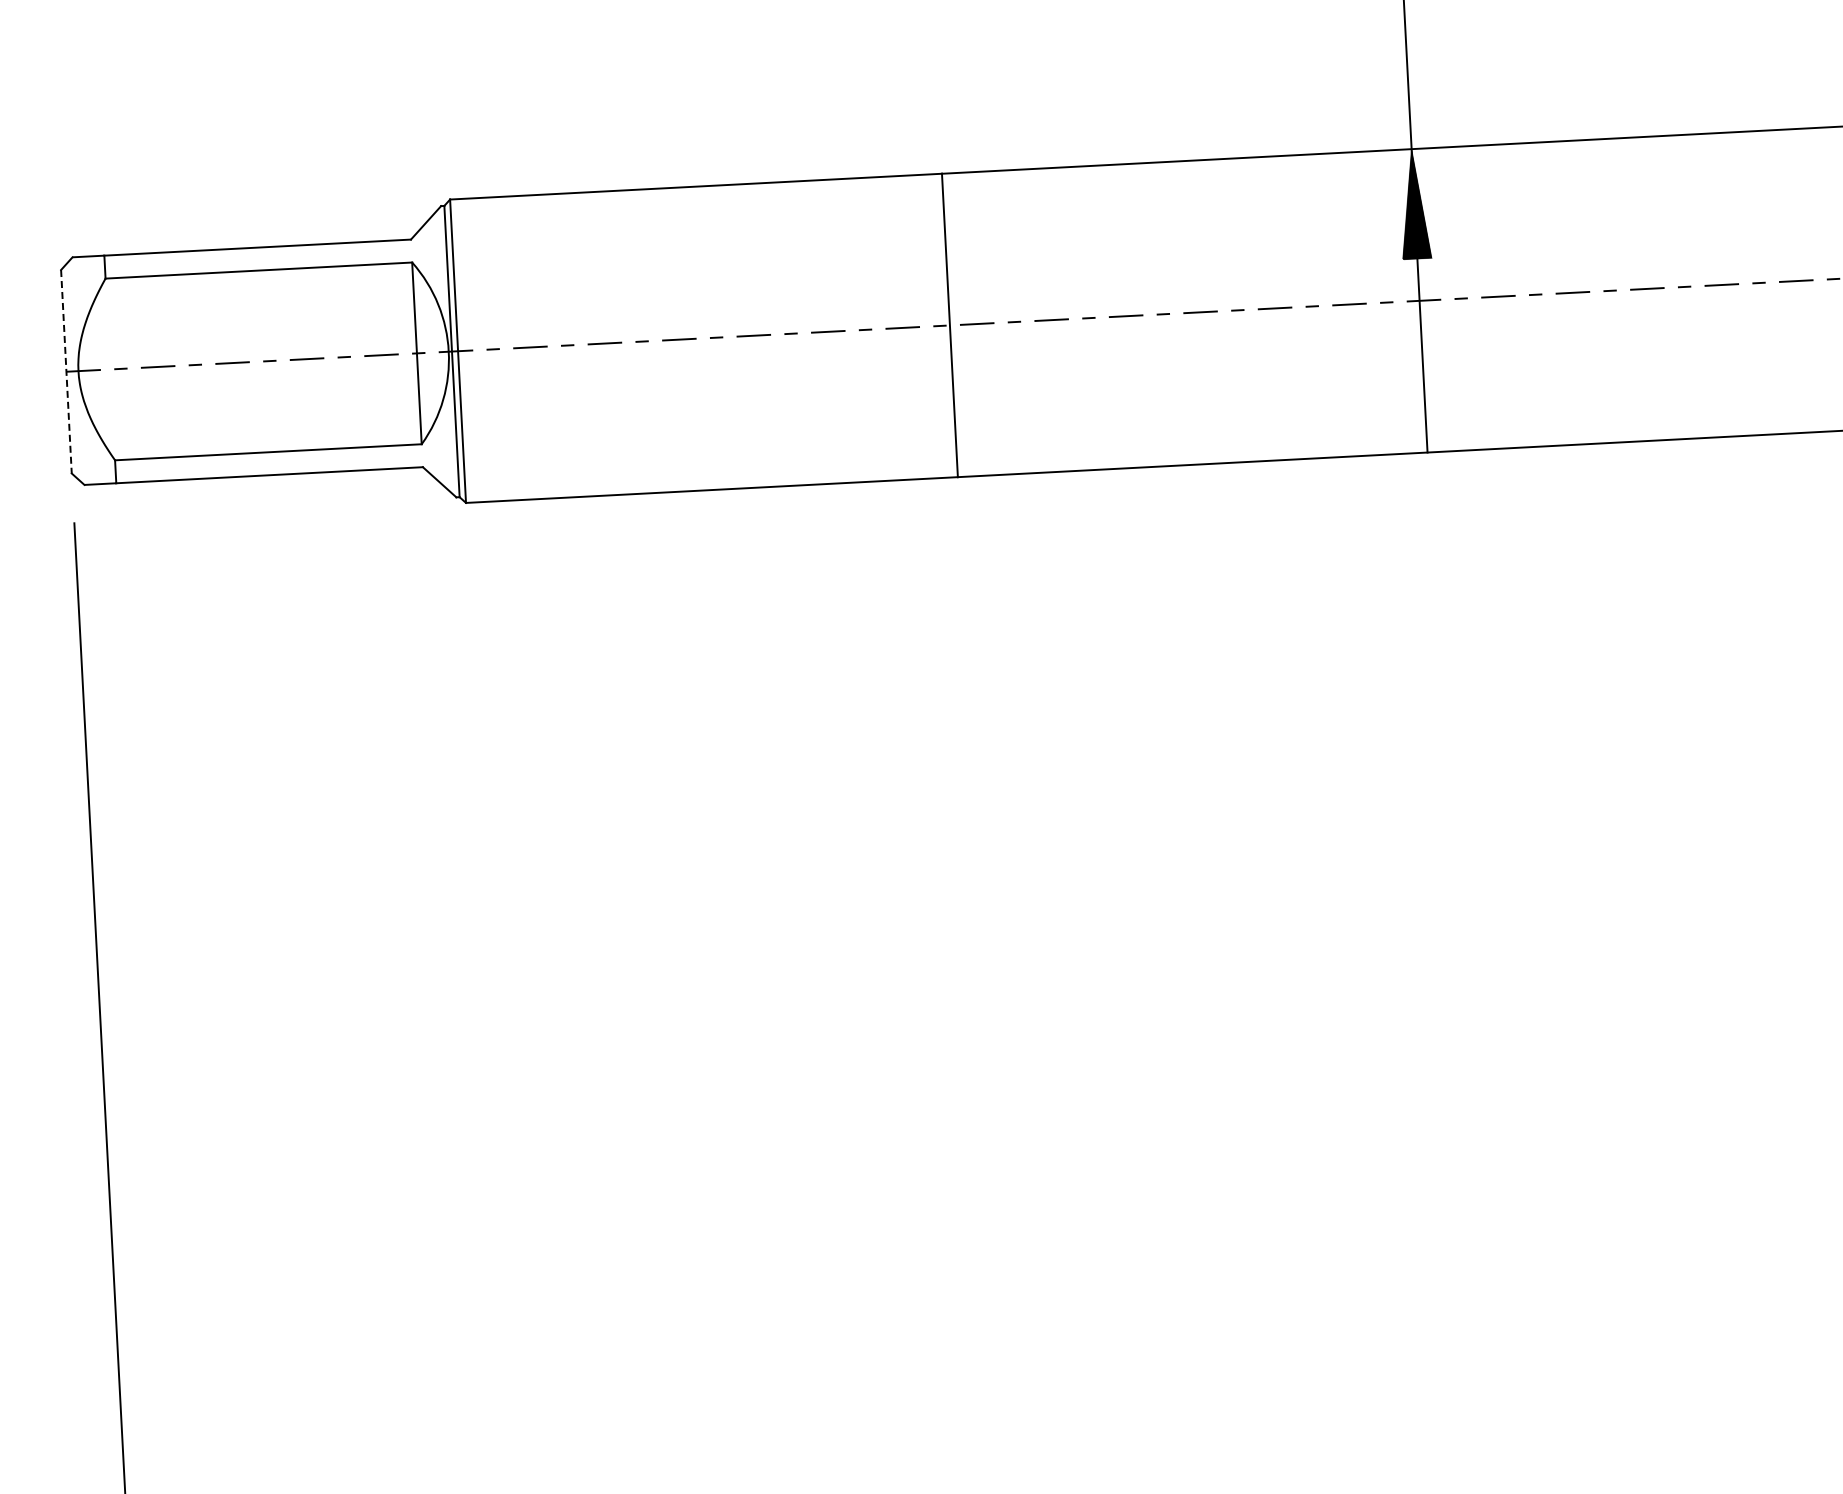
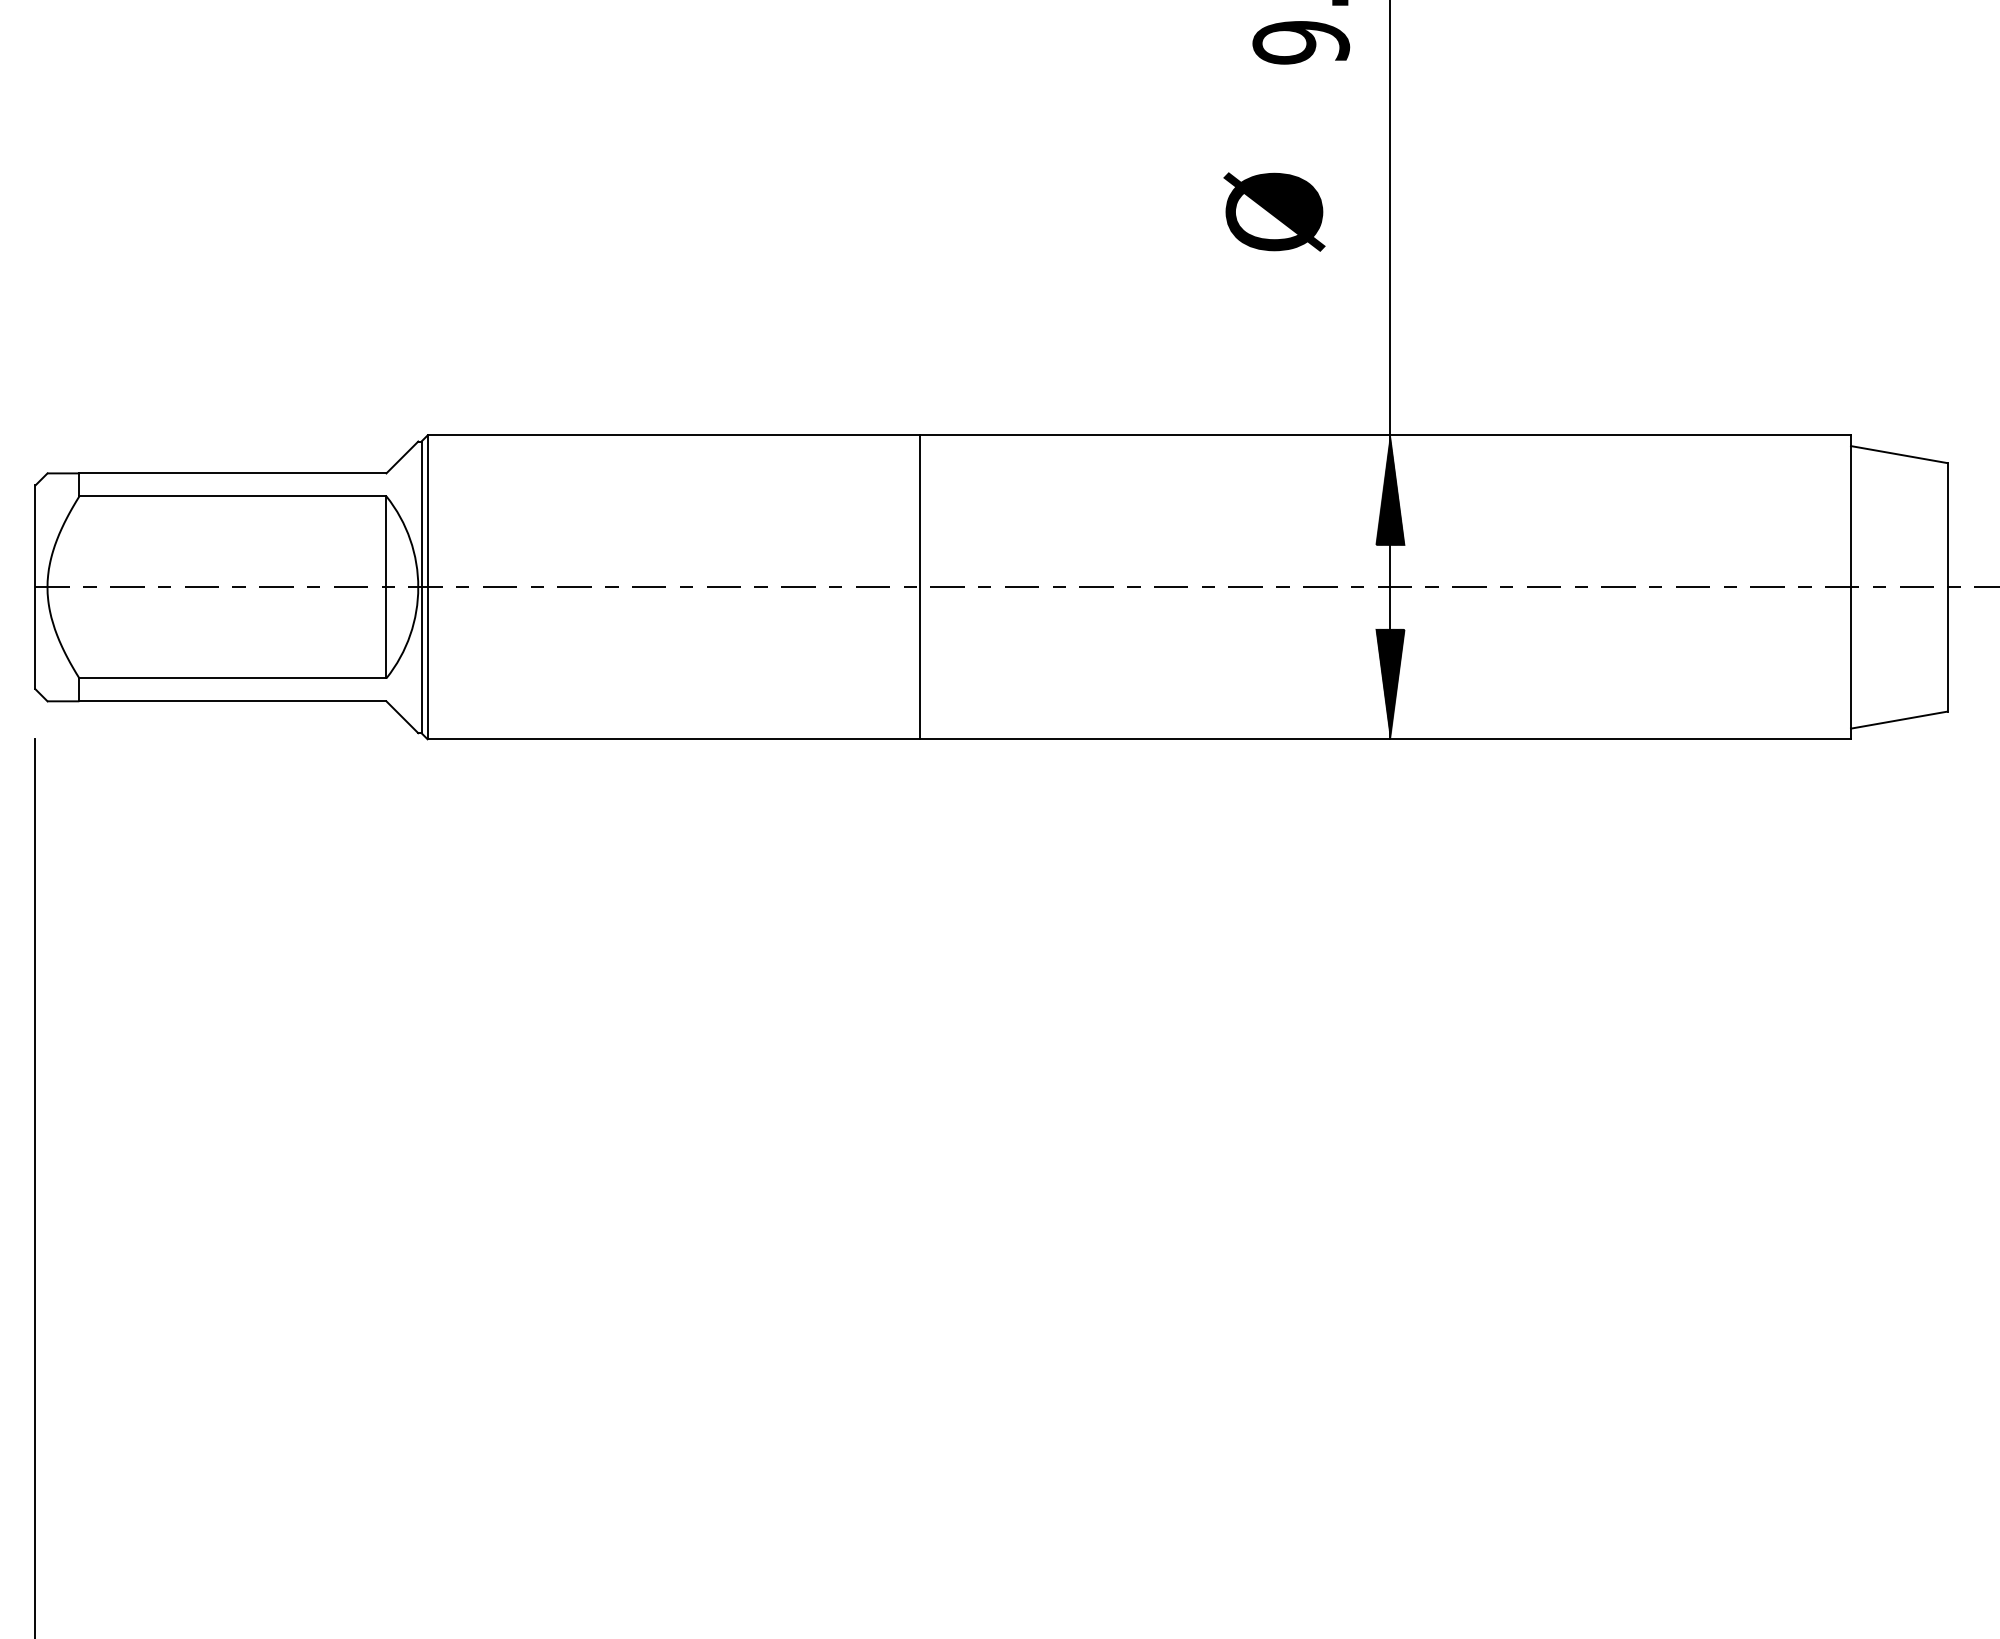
line: (66, 371) -> (35, 587), dashed -> solid
hatch: (1424, 396) -> (1390, 683), added

